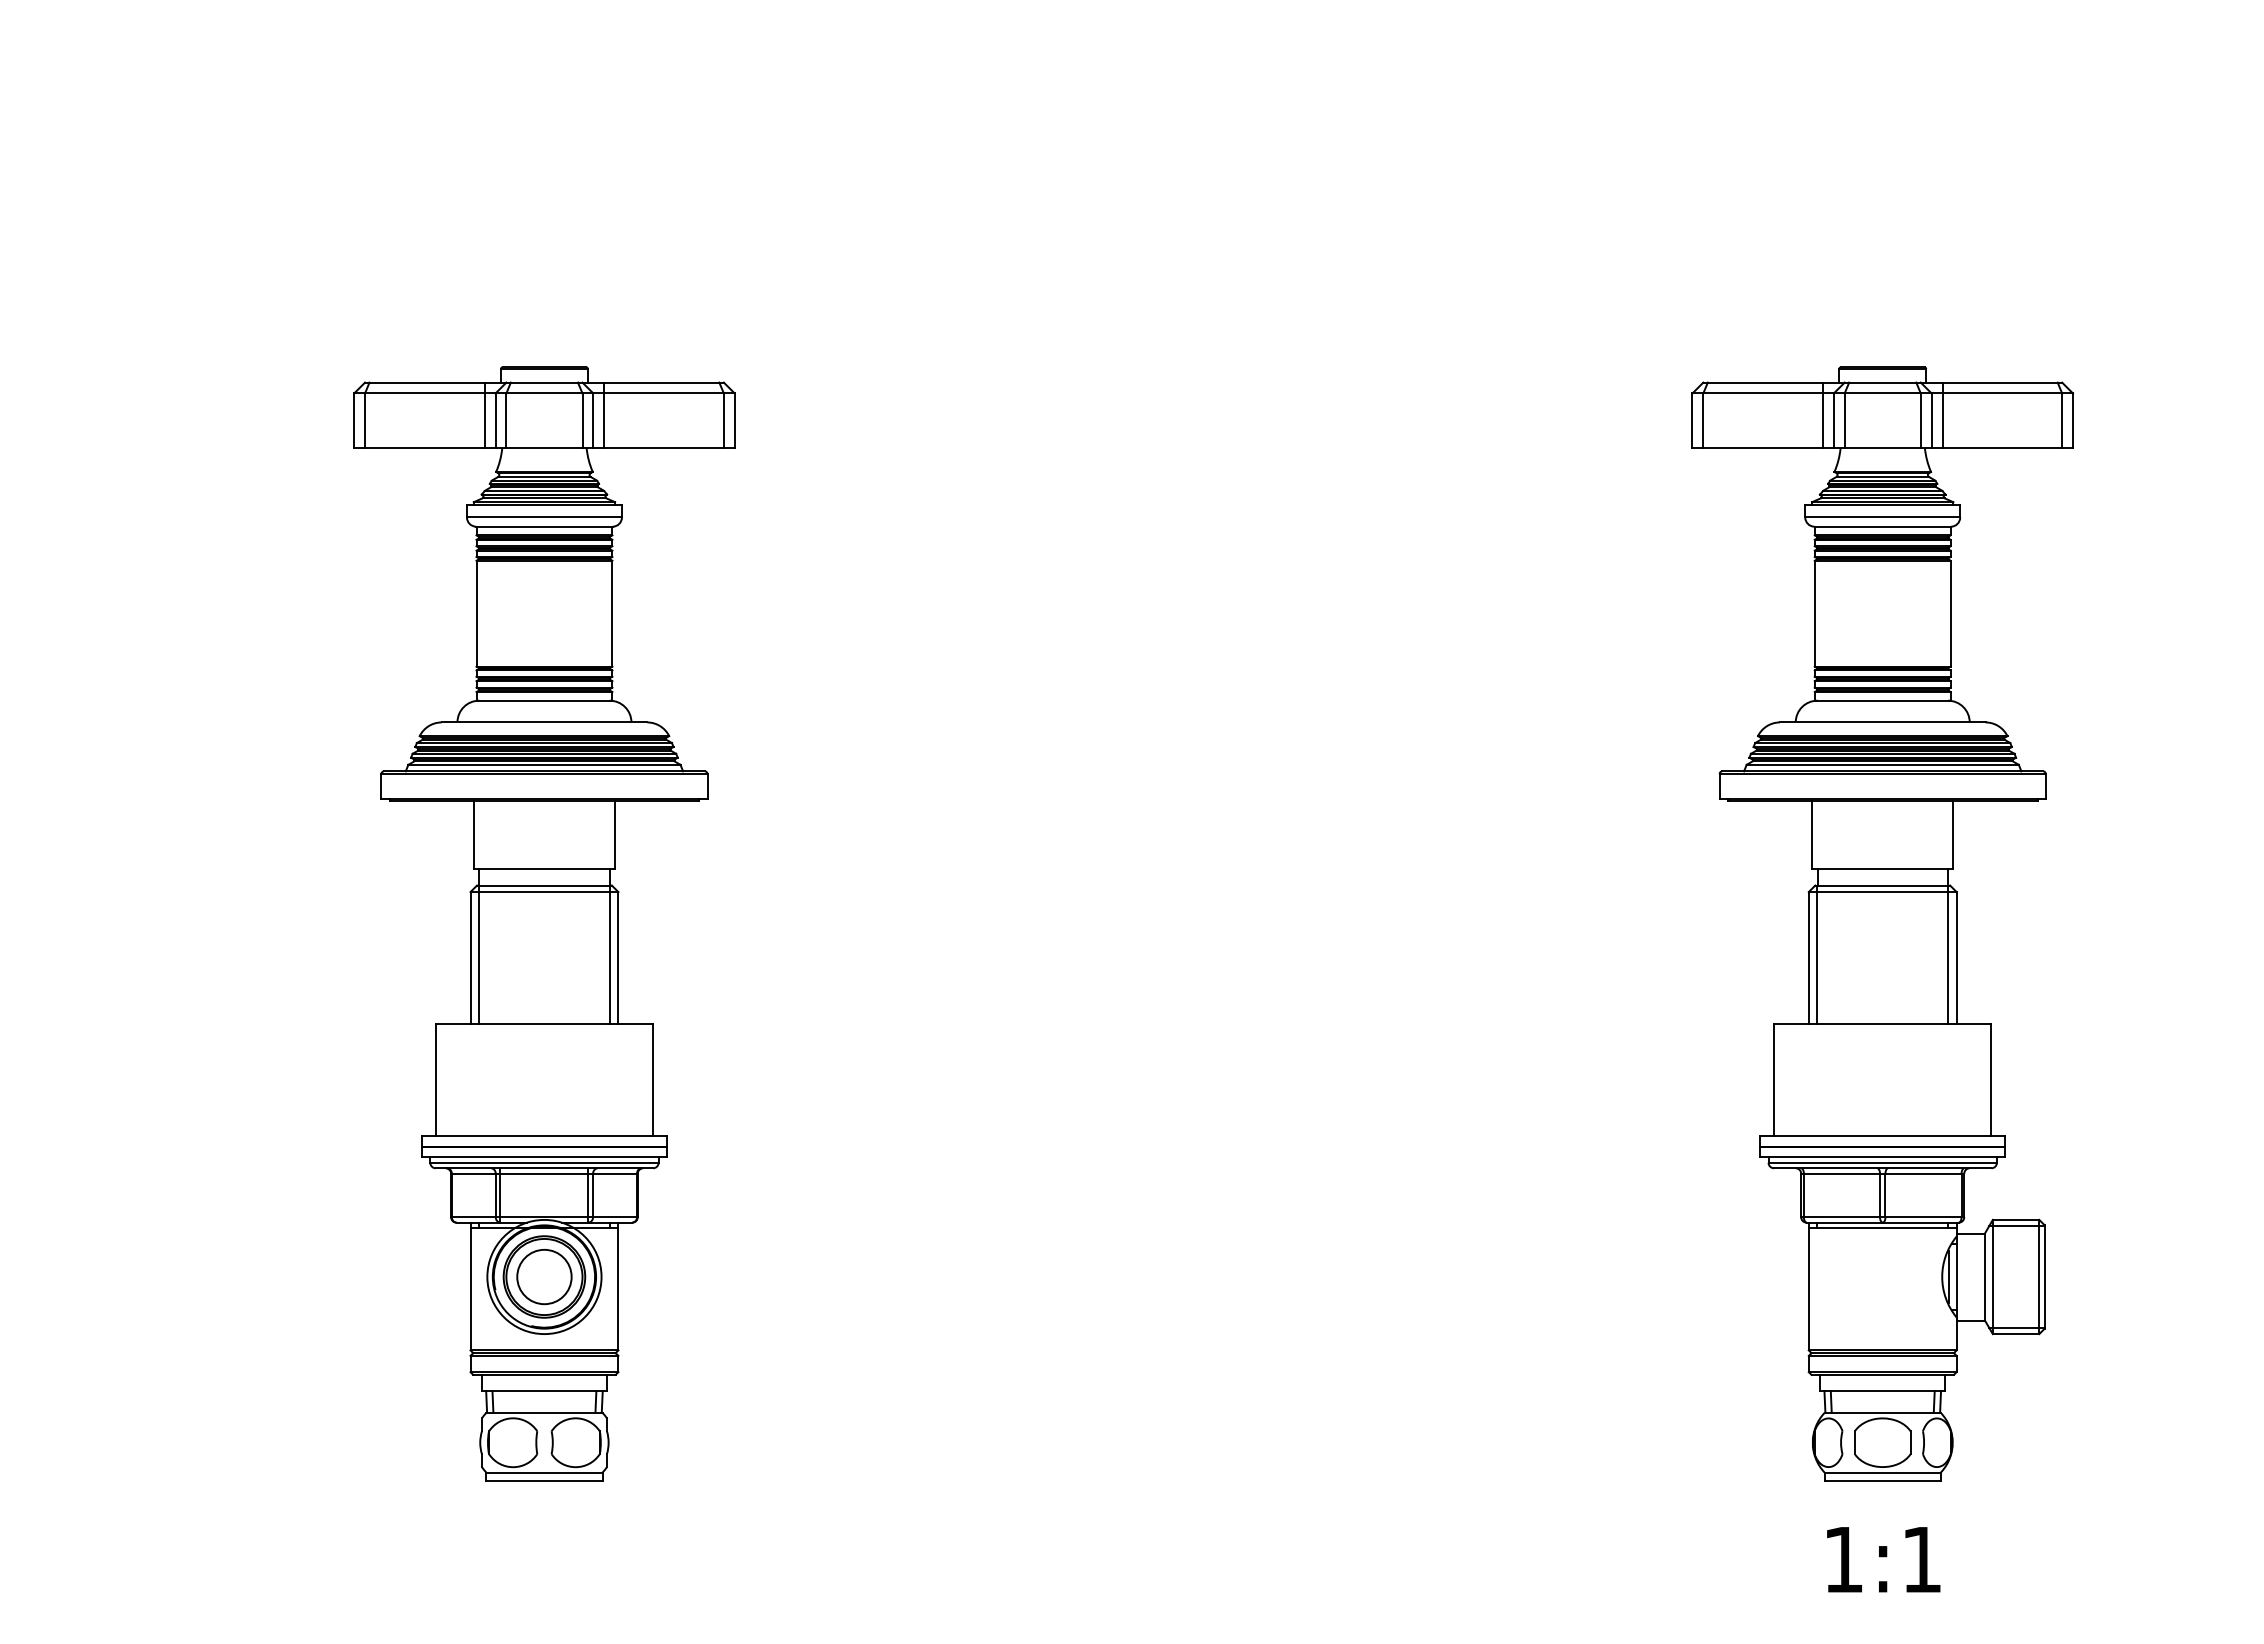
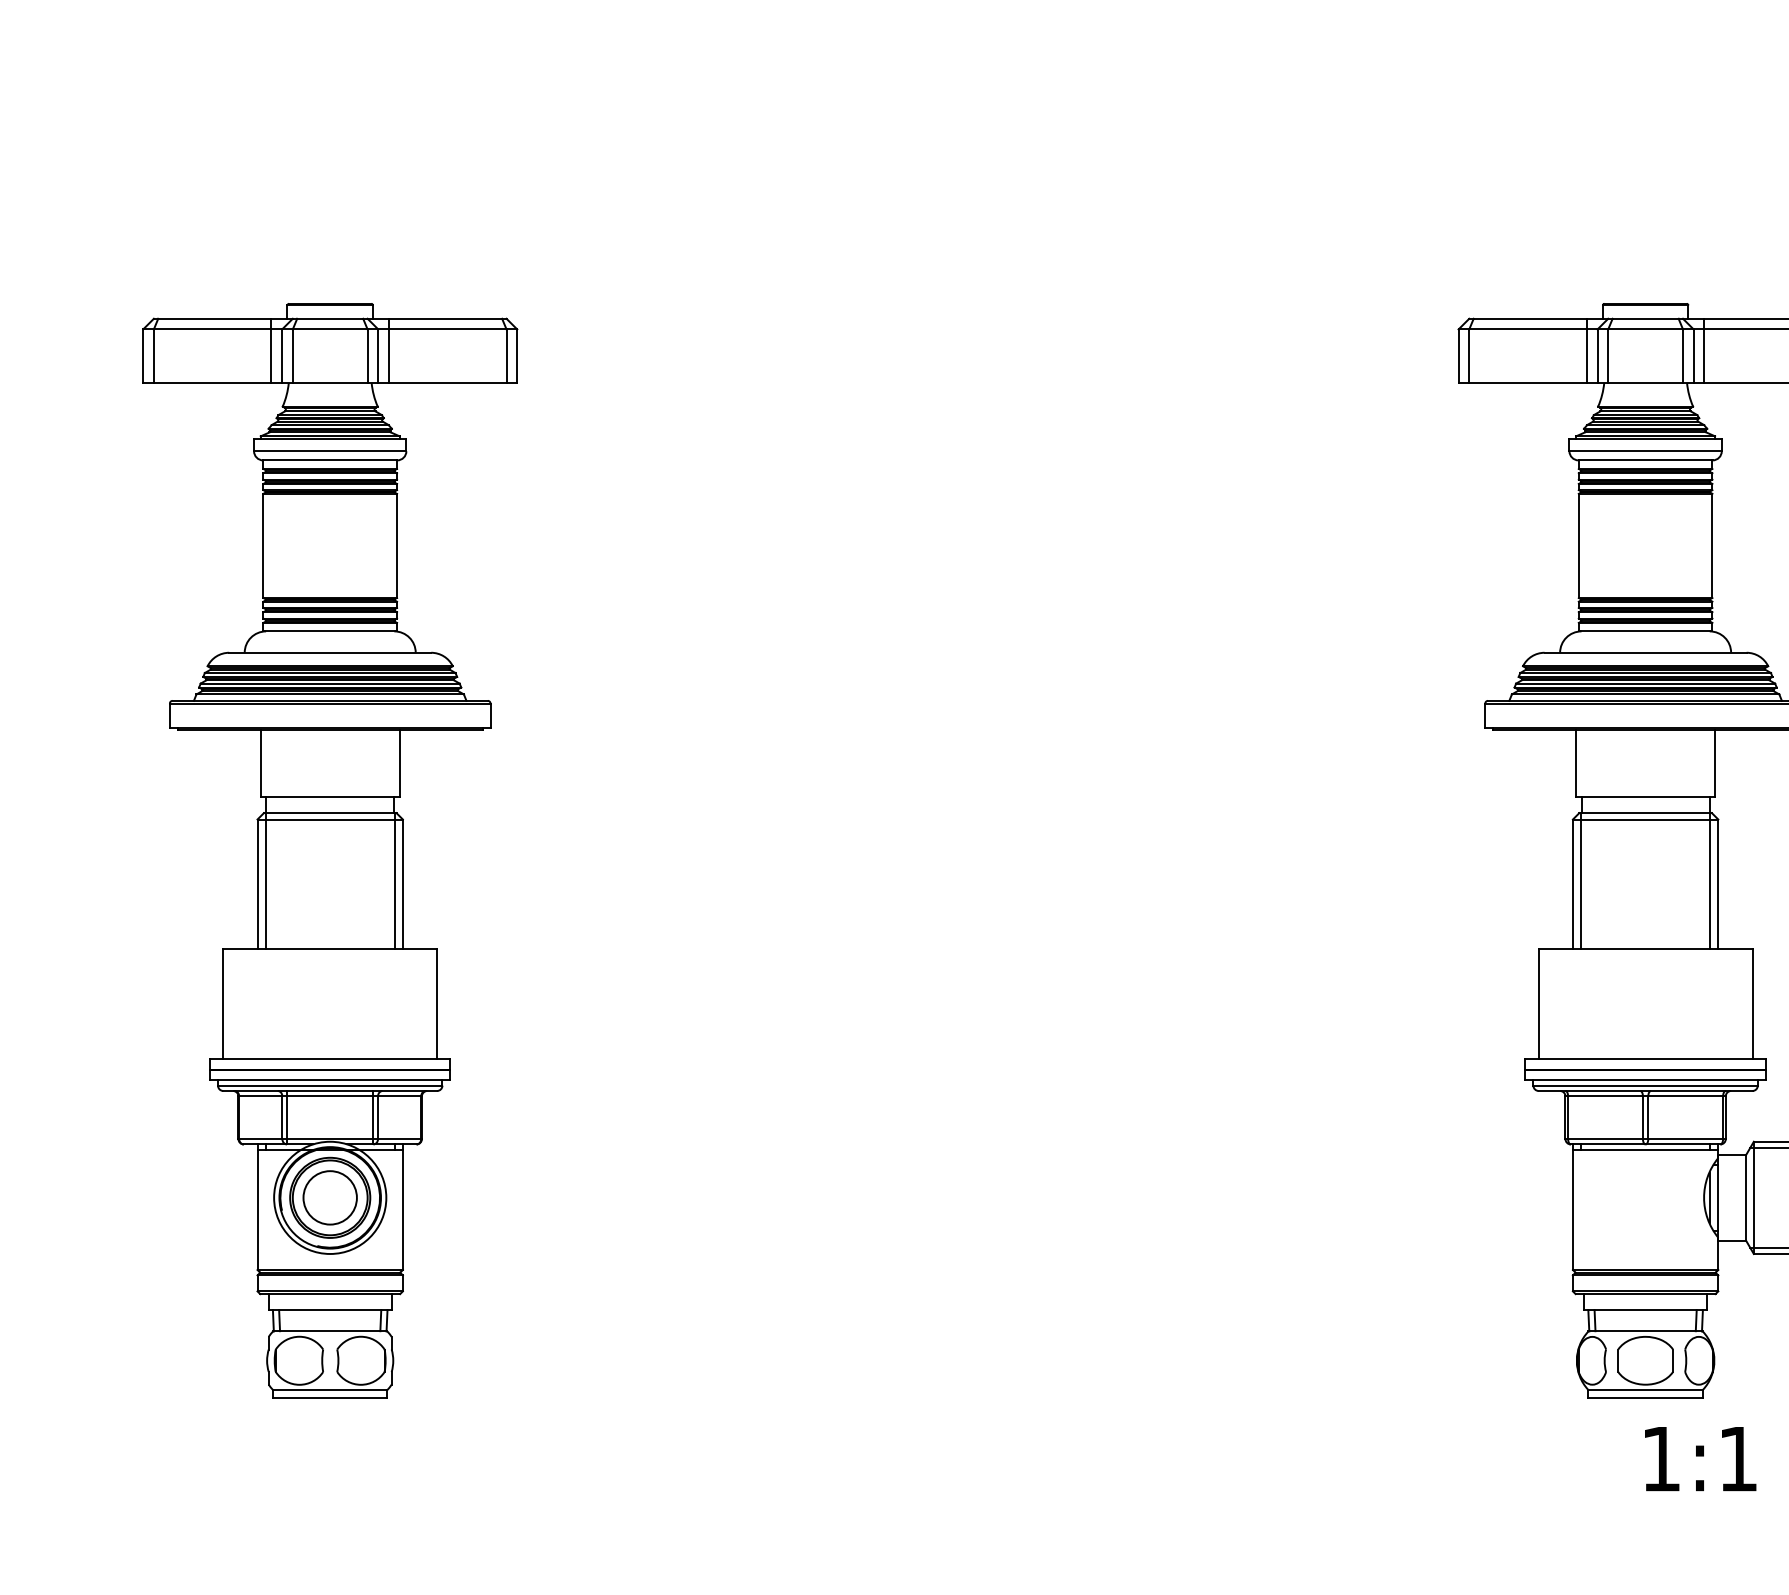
text: (1883, 1559) -> (1700, 1458), moved

